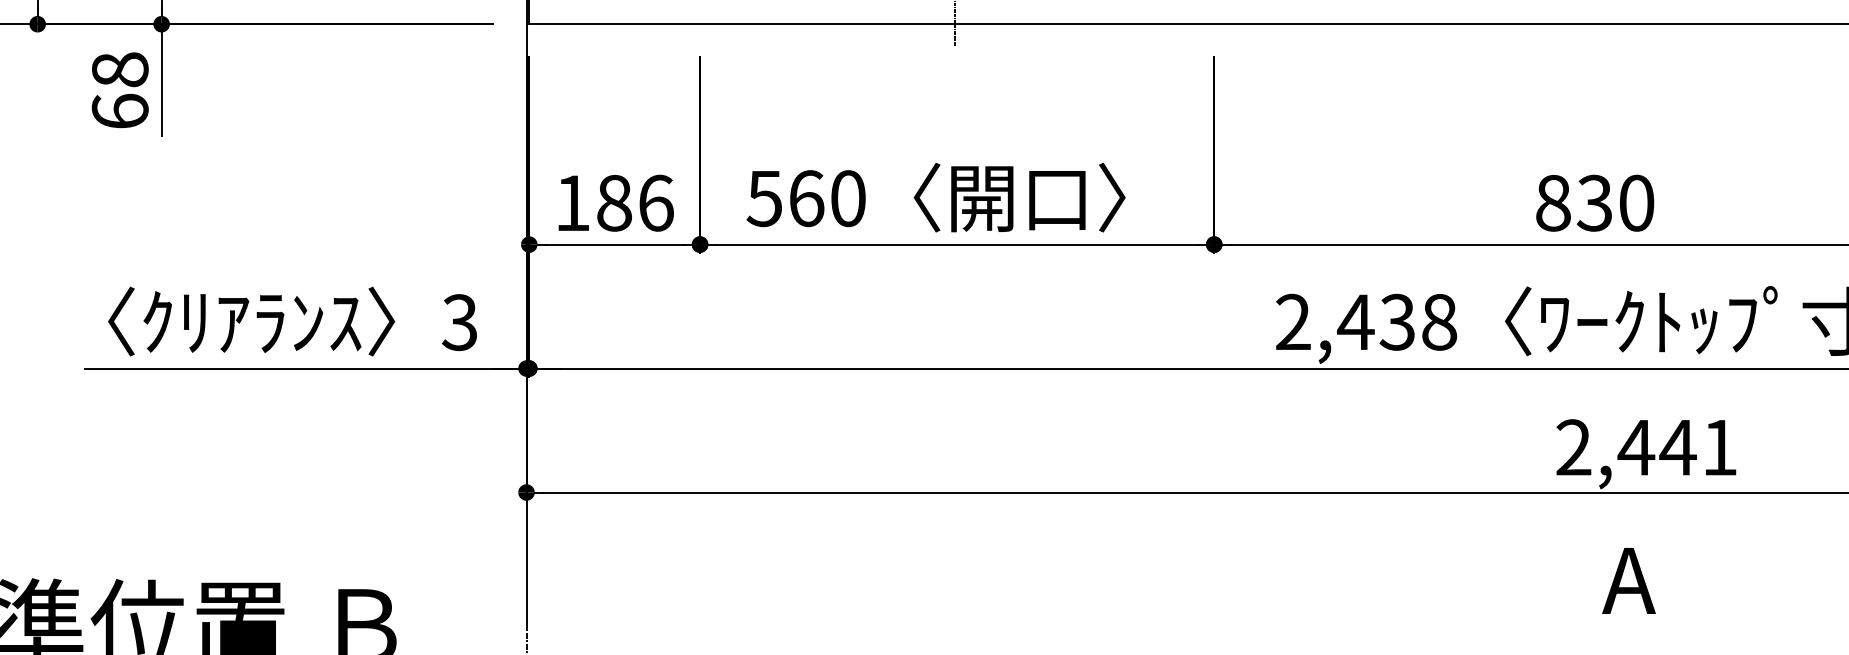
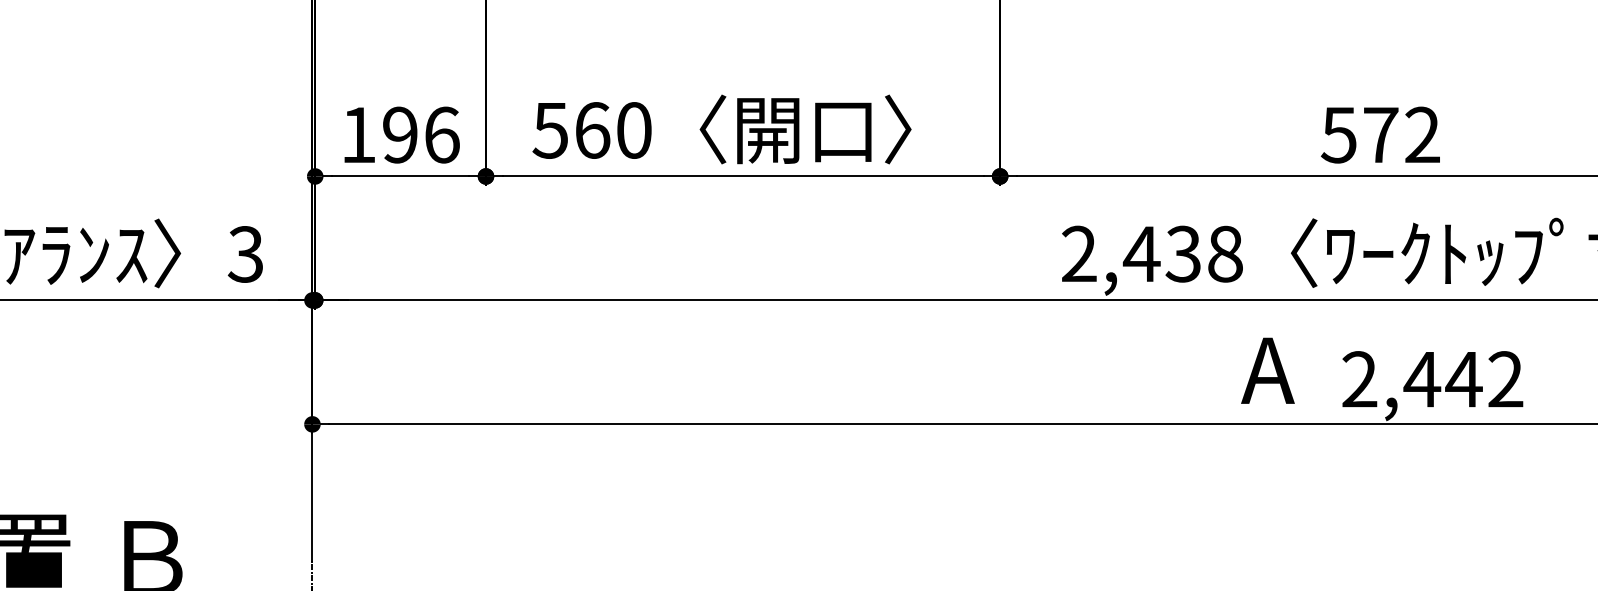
text: (614, 202) -> (400, 134), 186 -> 196
text: (1594, 202) -> (1380, 134), 830 -> 572
text: (1719, 447) -> (1505, 379), 2,441 -> 2,442
text: (1628, 580) -> (1267, 370), moved

